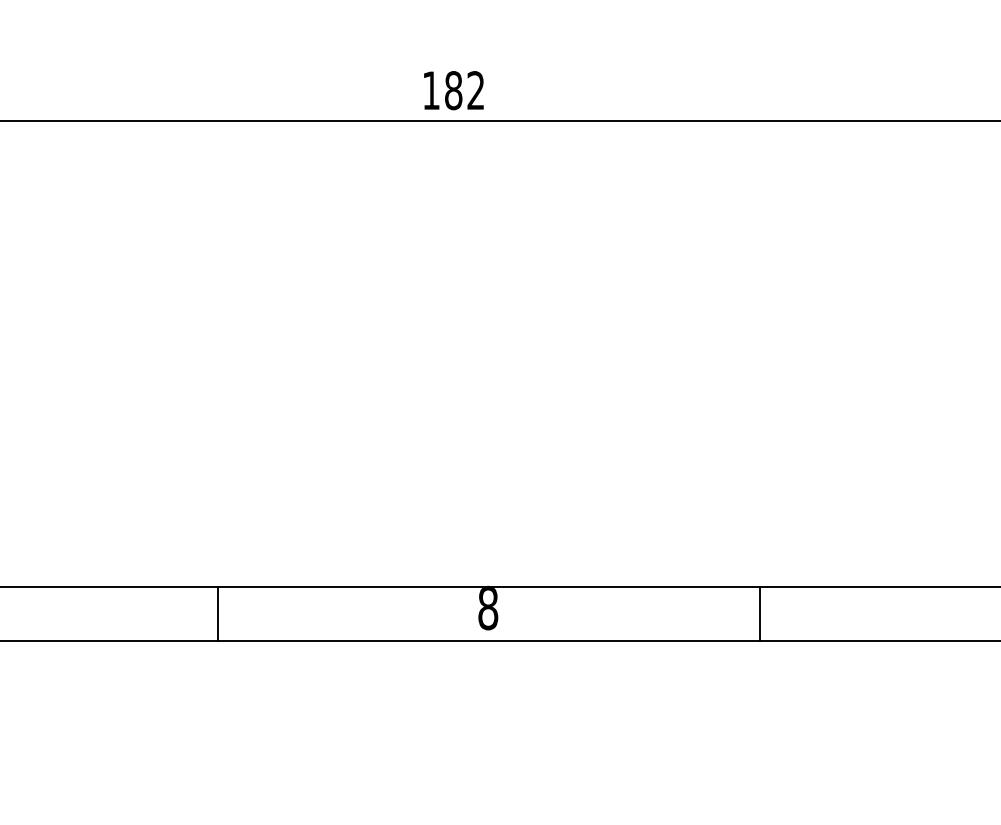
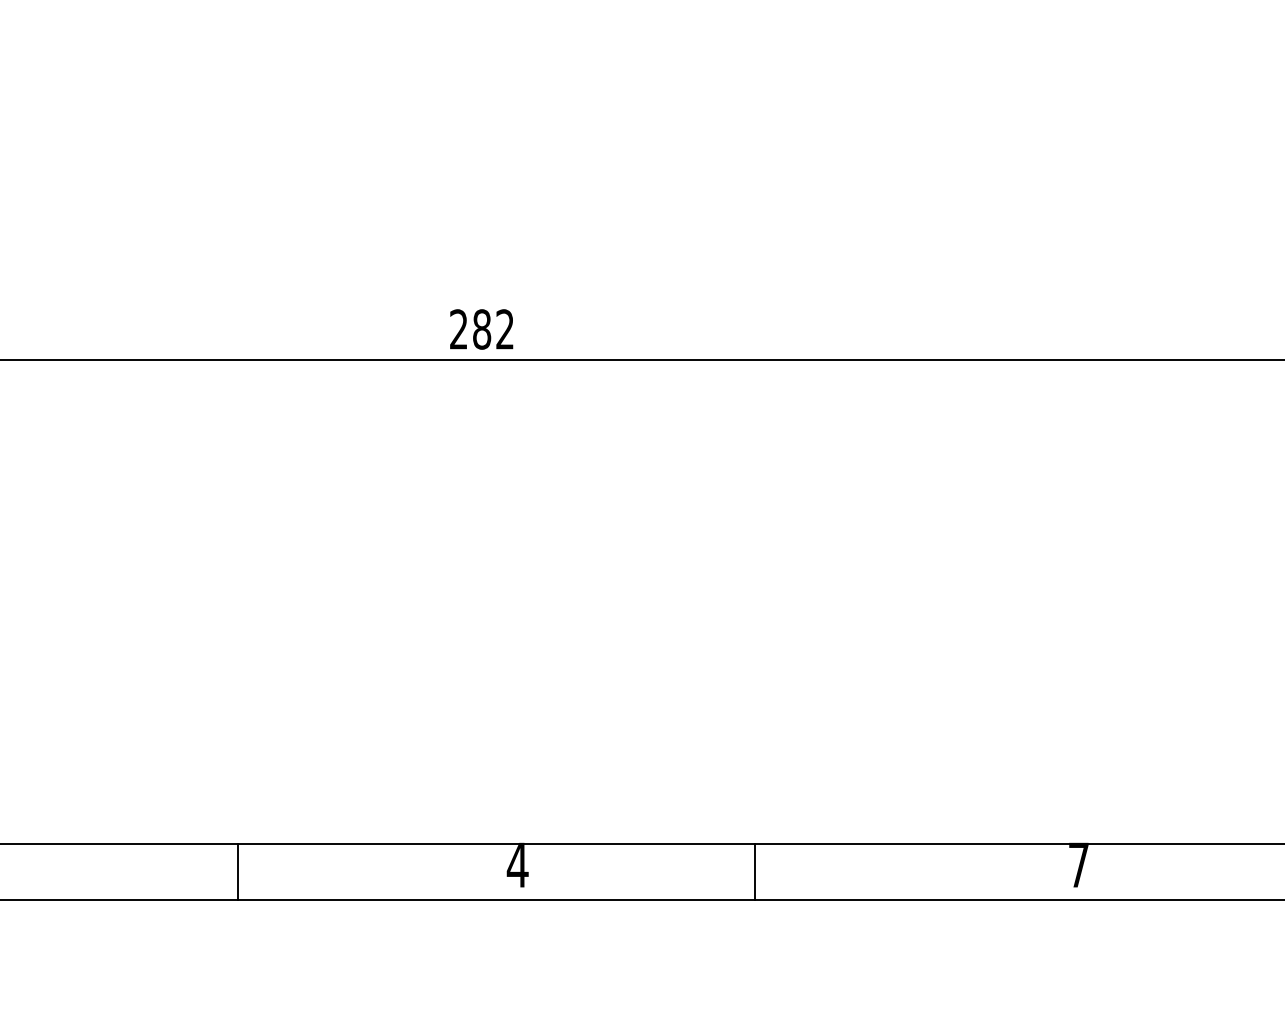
text: (430, 90) -> (458, 329), 182 -> 282
text: (487, 608) -> (517, 865), 8 -> 4
line: (759, 614) -> (754, 871), moved

